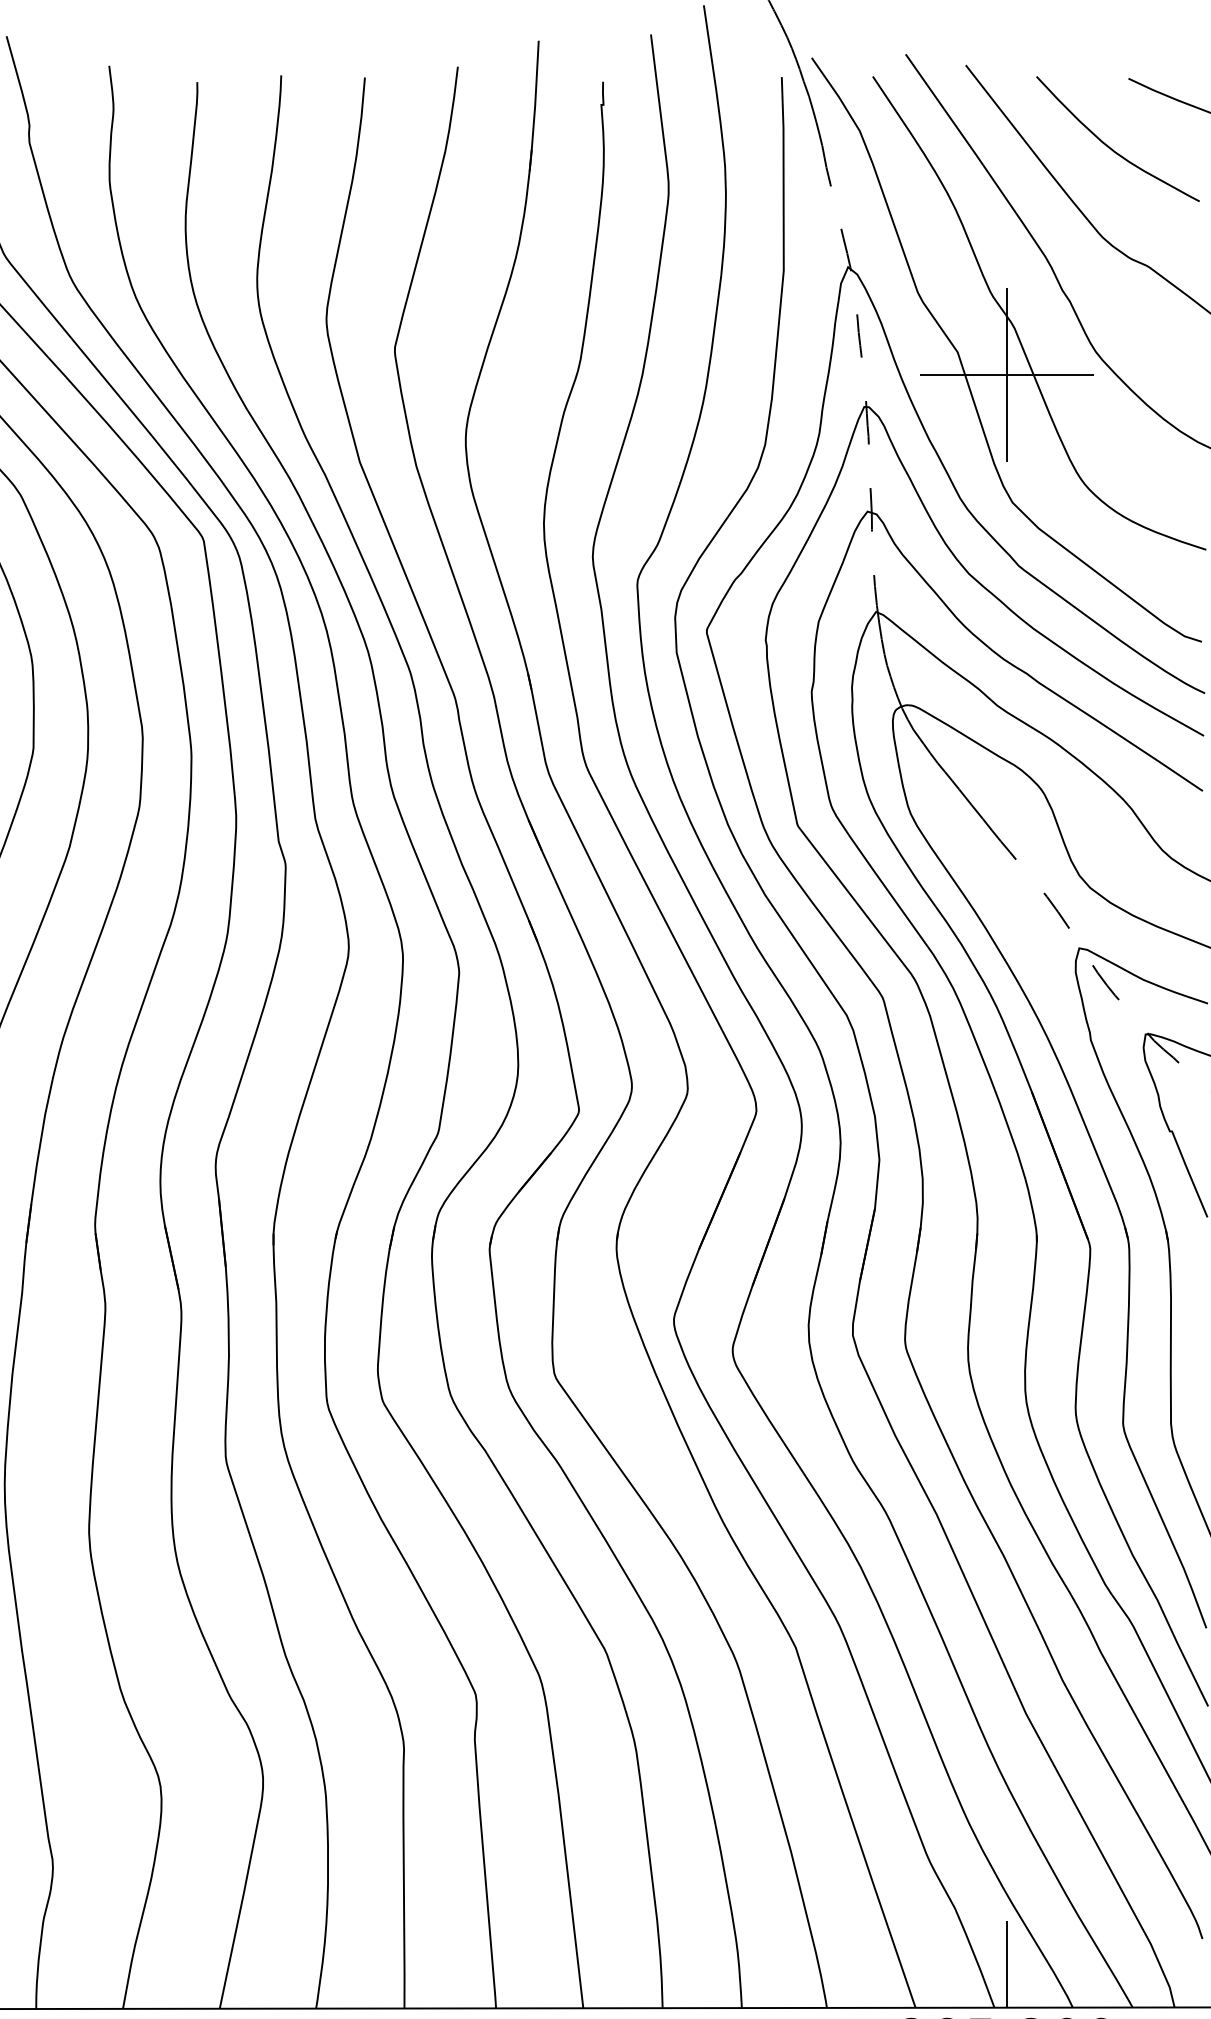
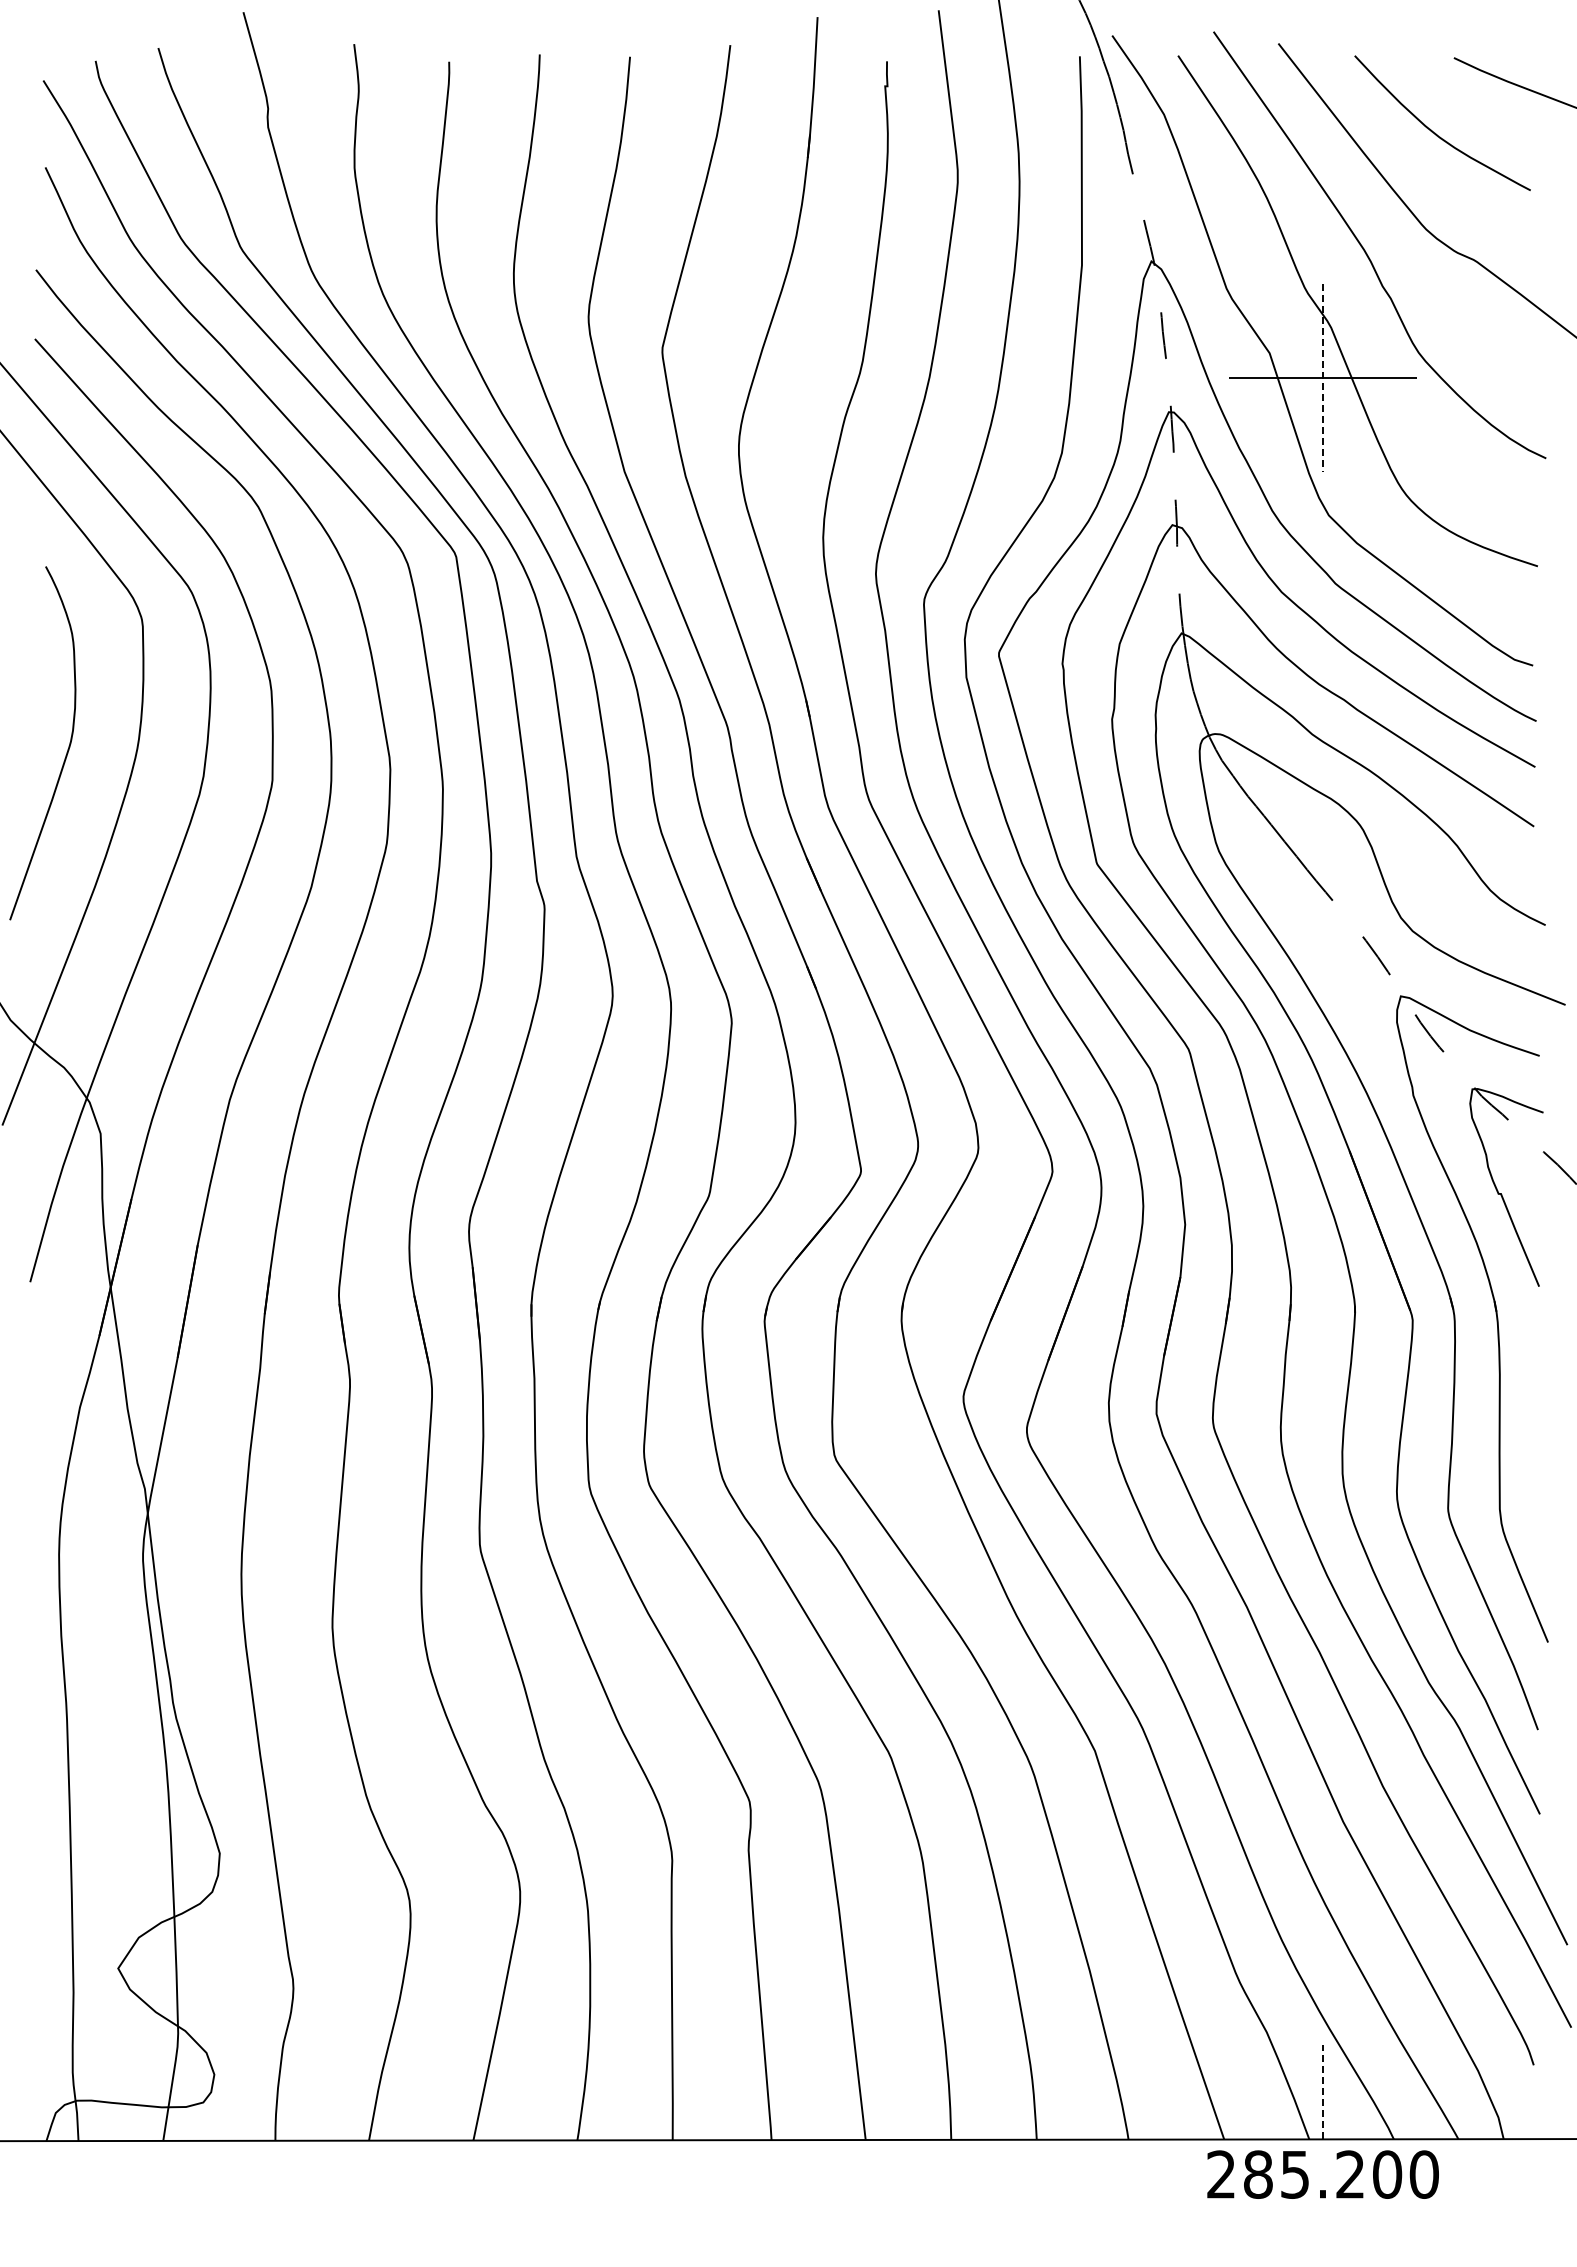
line: (1006, 375) -> (1322, 378), solid -> dashed
line: (1006, 1963) -> (1322, 2091), solid -> dashed

